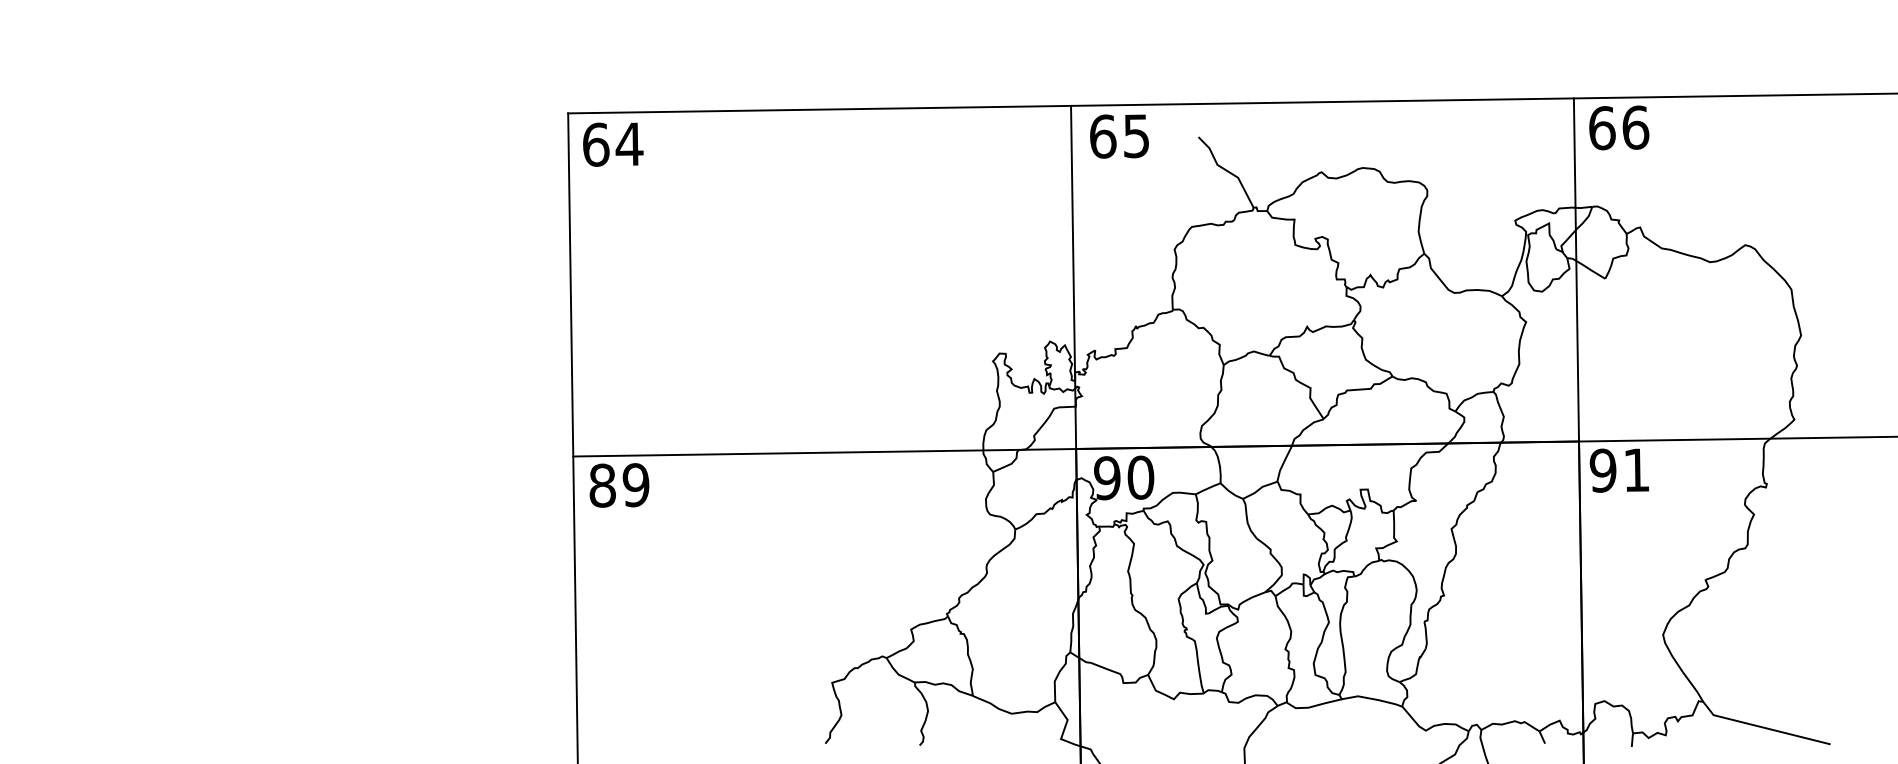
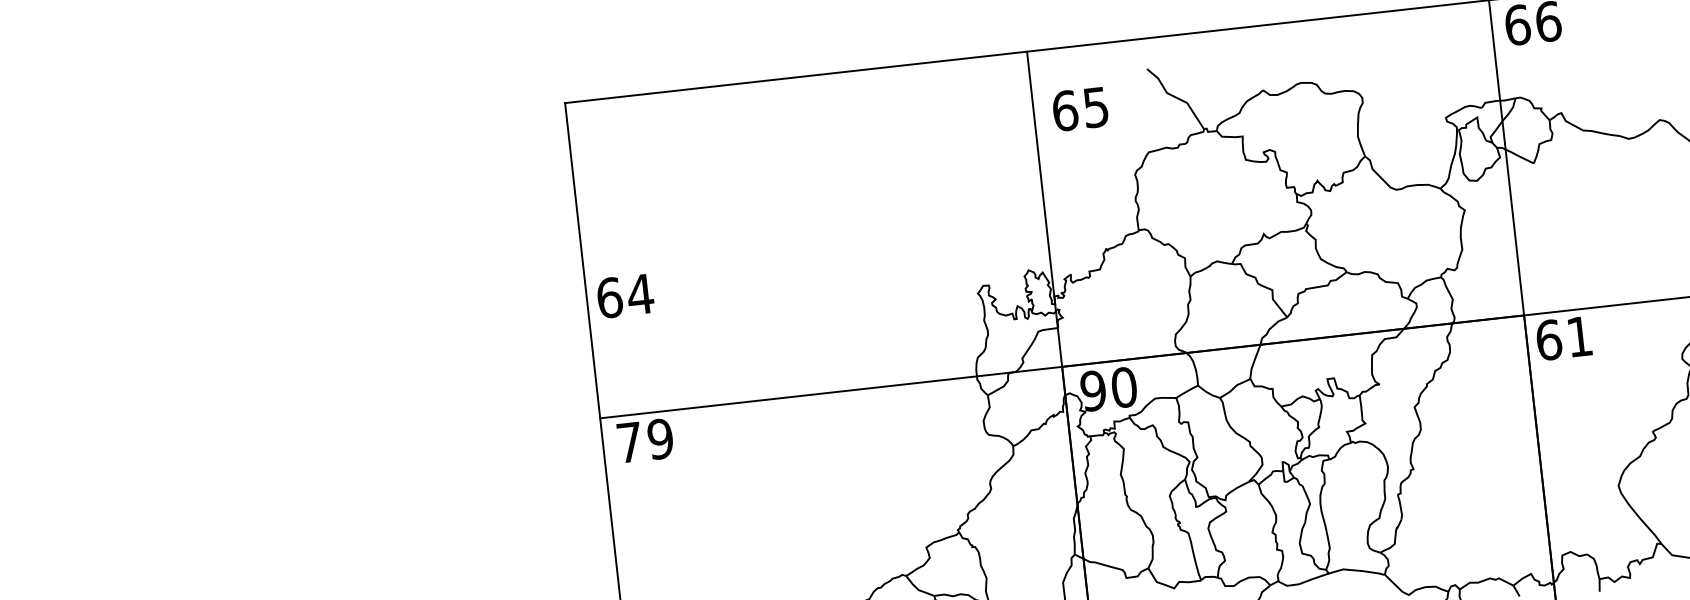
text: (1119, 136) -> (1080, 109), moved
text: (613, 144) -> (625, 296), moved
text: (1602, 470) -> (1548, 340), 91 -> 61
text: (602, 485) -> (629, 442), 89 -> 79

